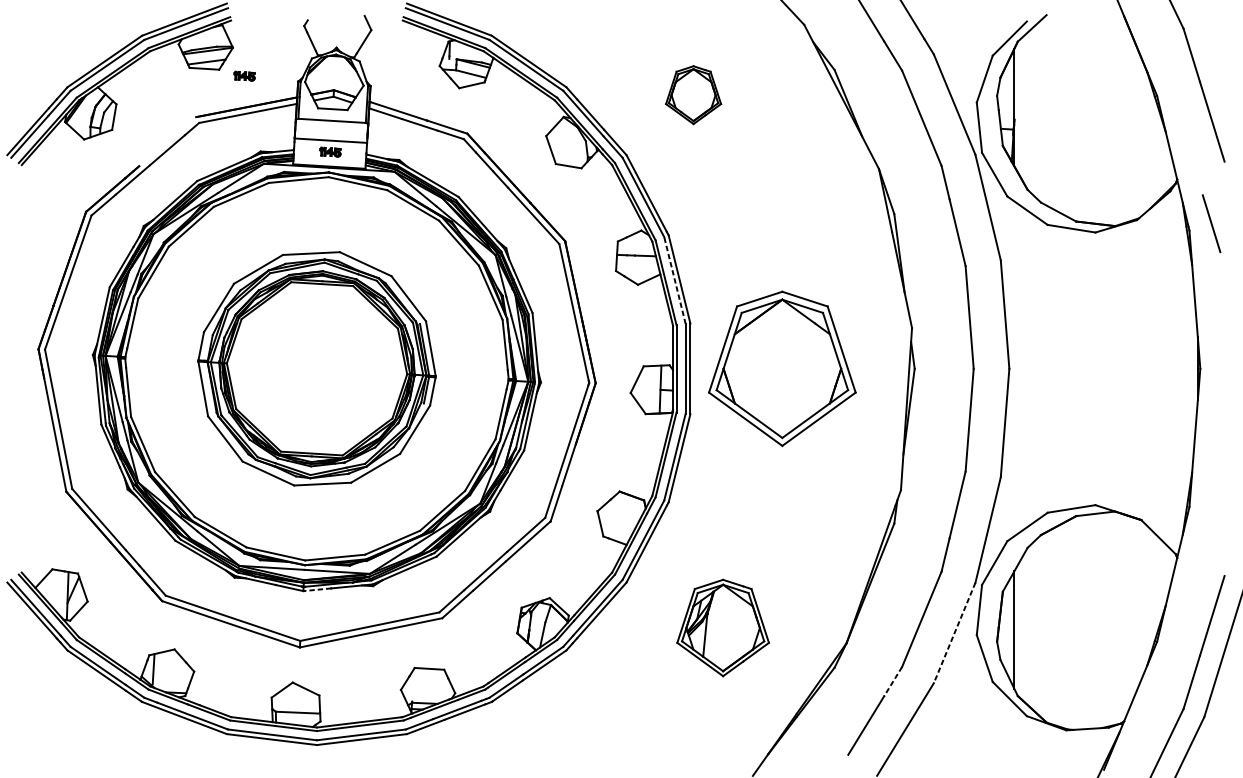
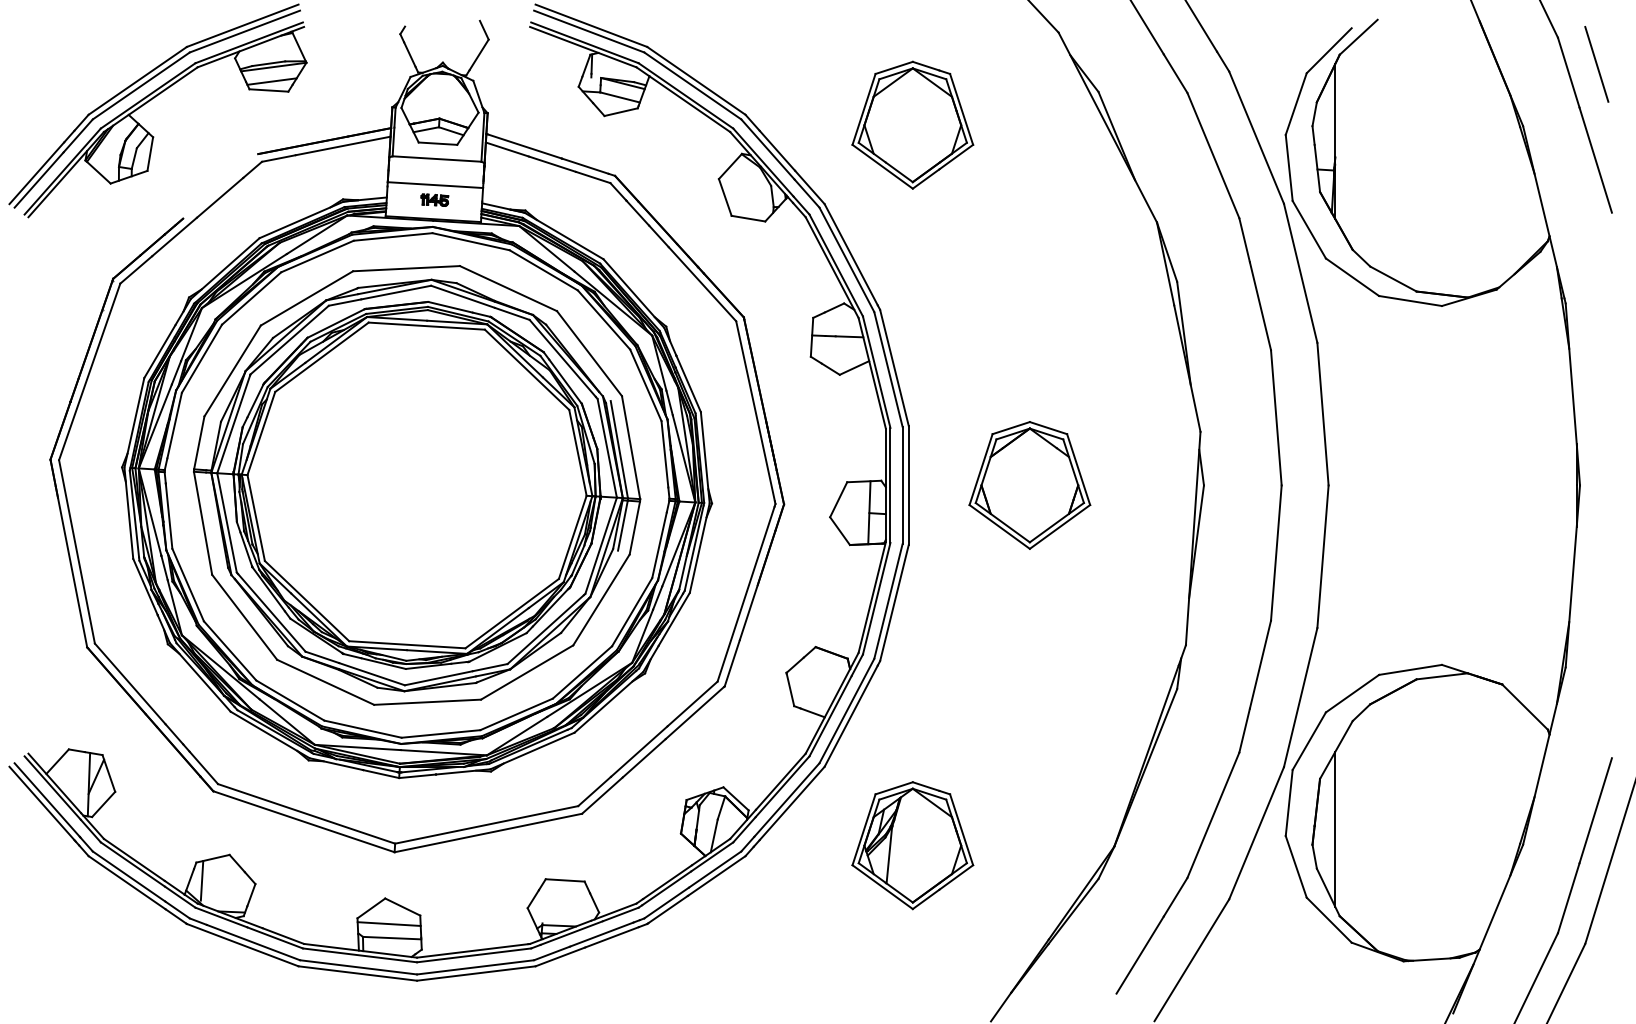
part: (244, 75) -> (321, 99), removed
part: (693, 94) -> (912, 124), size x1.67
line: (1211, 223) -> (1596, 64), moved
line: (675, 280) -> (888, 369), dashed -> solid
part: (317, 368) -> (417, 485), size x1.43
part: (782, 368) -> (1029, 485), size x0.62
line: (317, 589) -> (417, 776), dashed -> solid
part: (722, 627) -> (912, 845), moved
line: (954, 633) -> (1256, 833), dashed -> solid
line: (893, 681) -> (1175, 897), dashed -> solid
line: (295, 701) -> (388, 923), added

